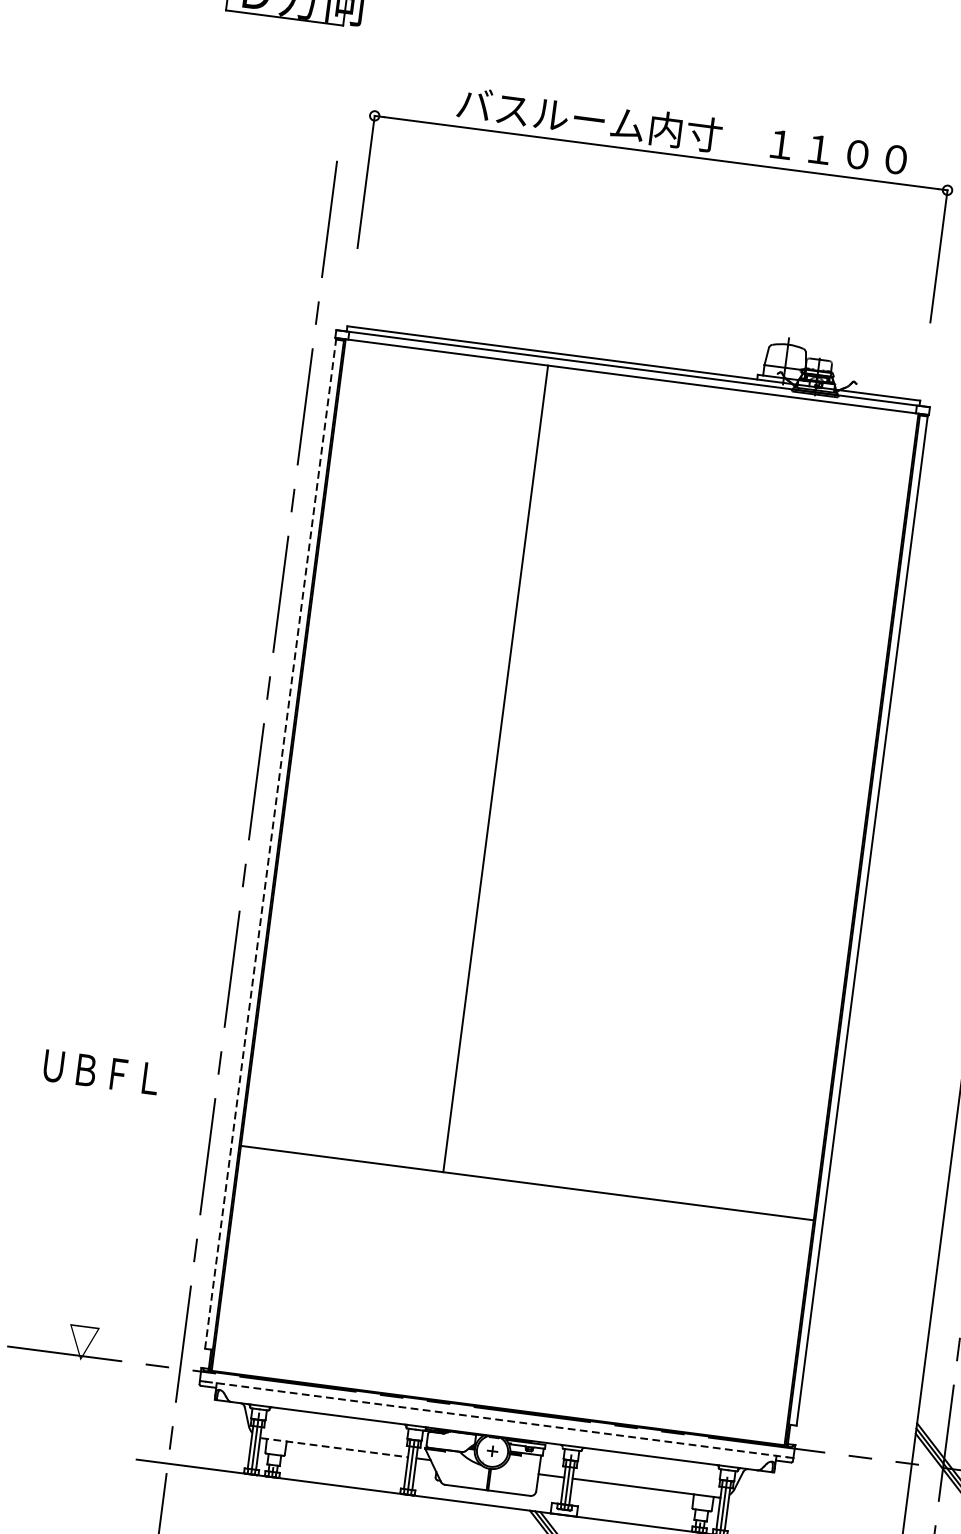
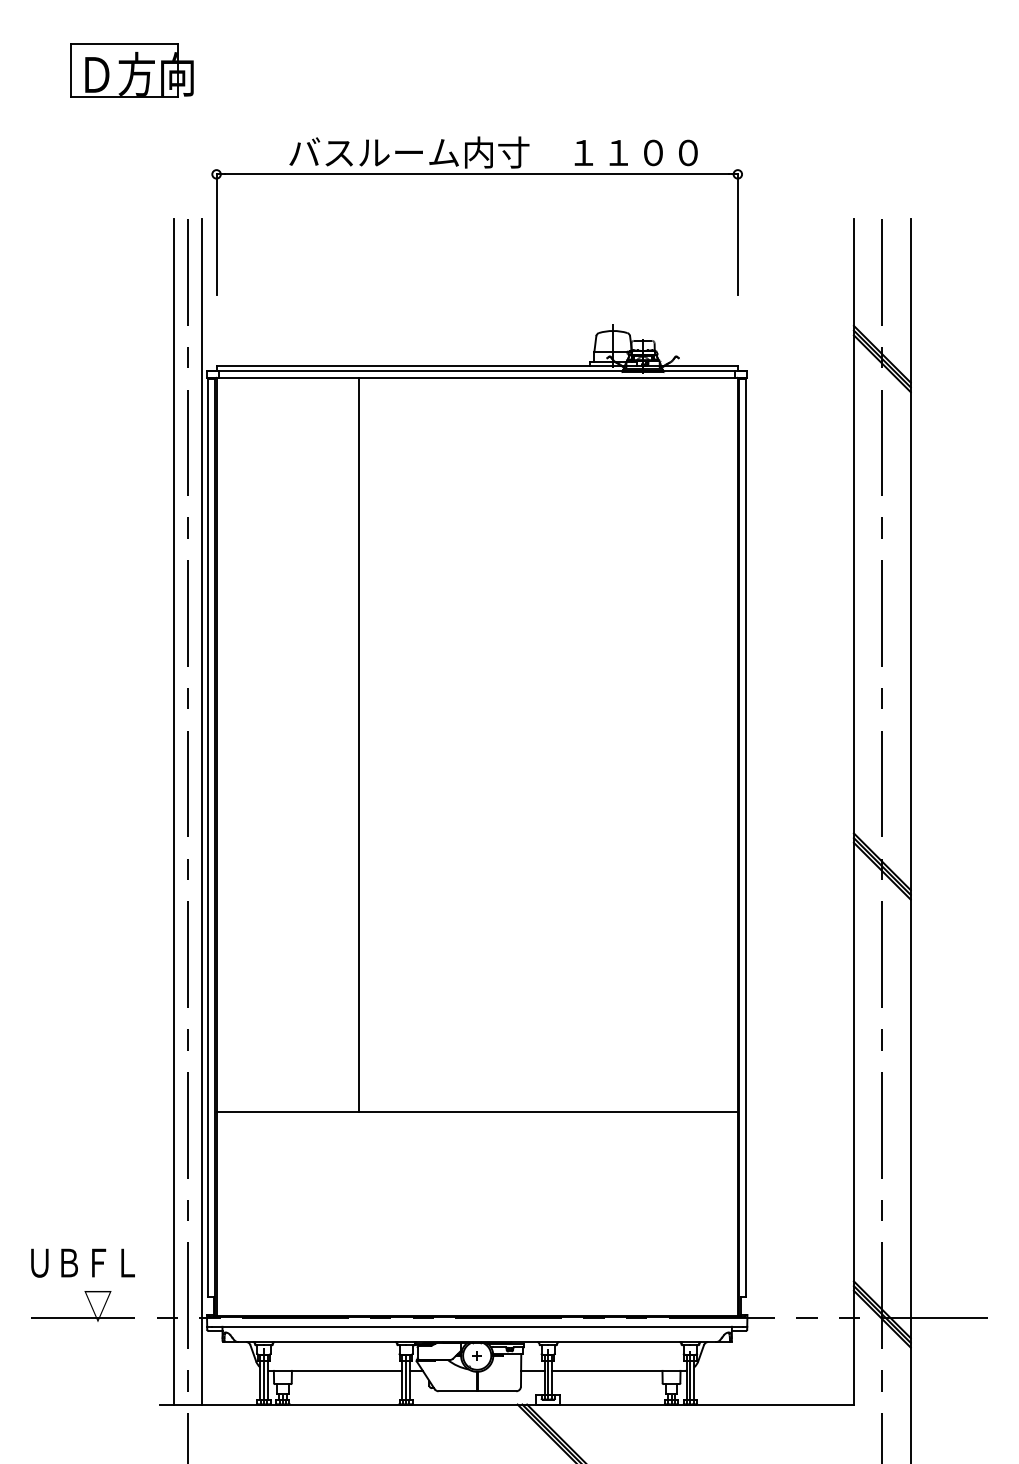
line: (495, 768) -> (358, 744), moved
line: (236, 809) -> (173, 811), added
line: (268, 814) -> (202, 811), added
line: (271, 843) -> (208, 837), dashed -> solid
text: (100, 1071) -> (82, 1262), moved
line: (497, 1419) -> (477, 1326), dashed -> solid
line: (334, 1447) -> (335, 1370), dashed -> solid

